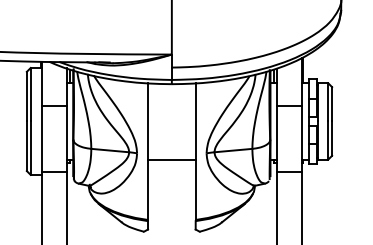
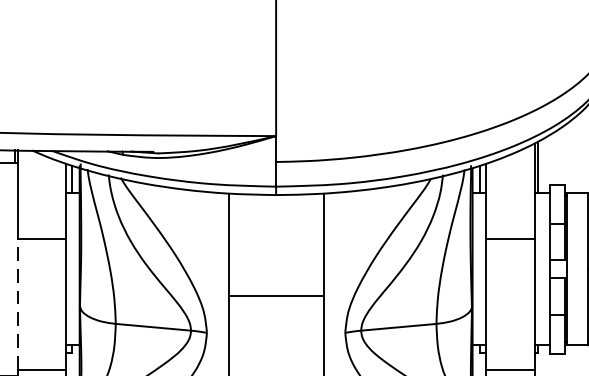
line: (42, 138) -> (18, 303), solid -> dashed
line: (171, 159) -> (275, 295), moved

